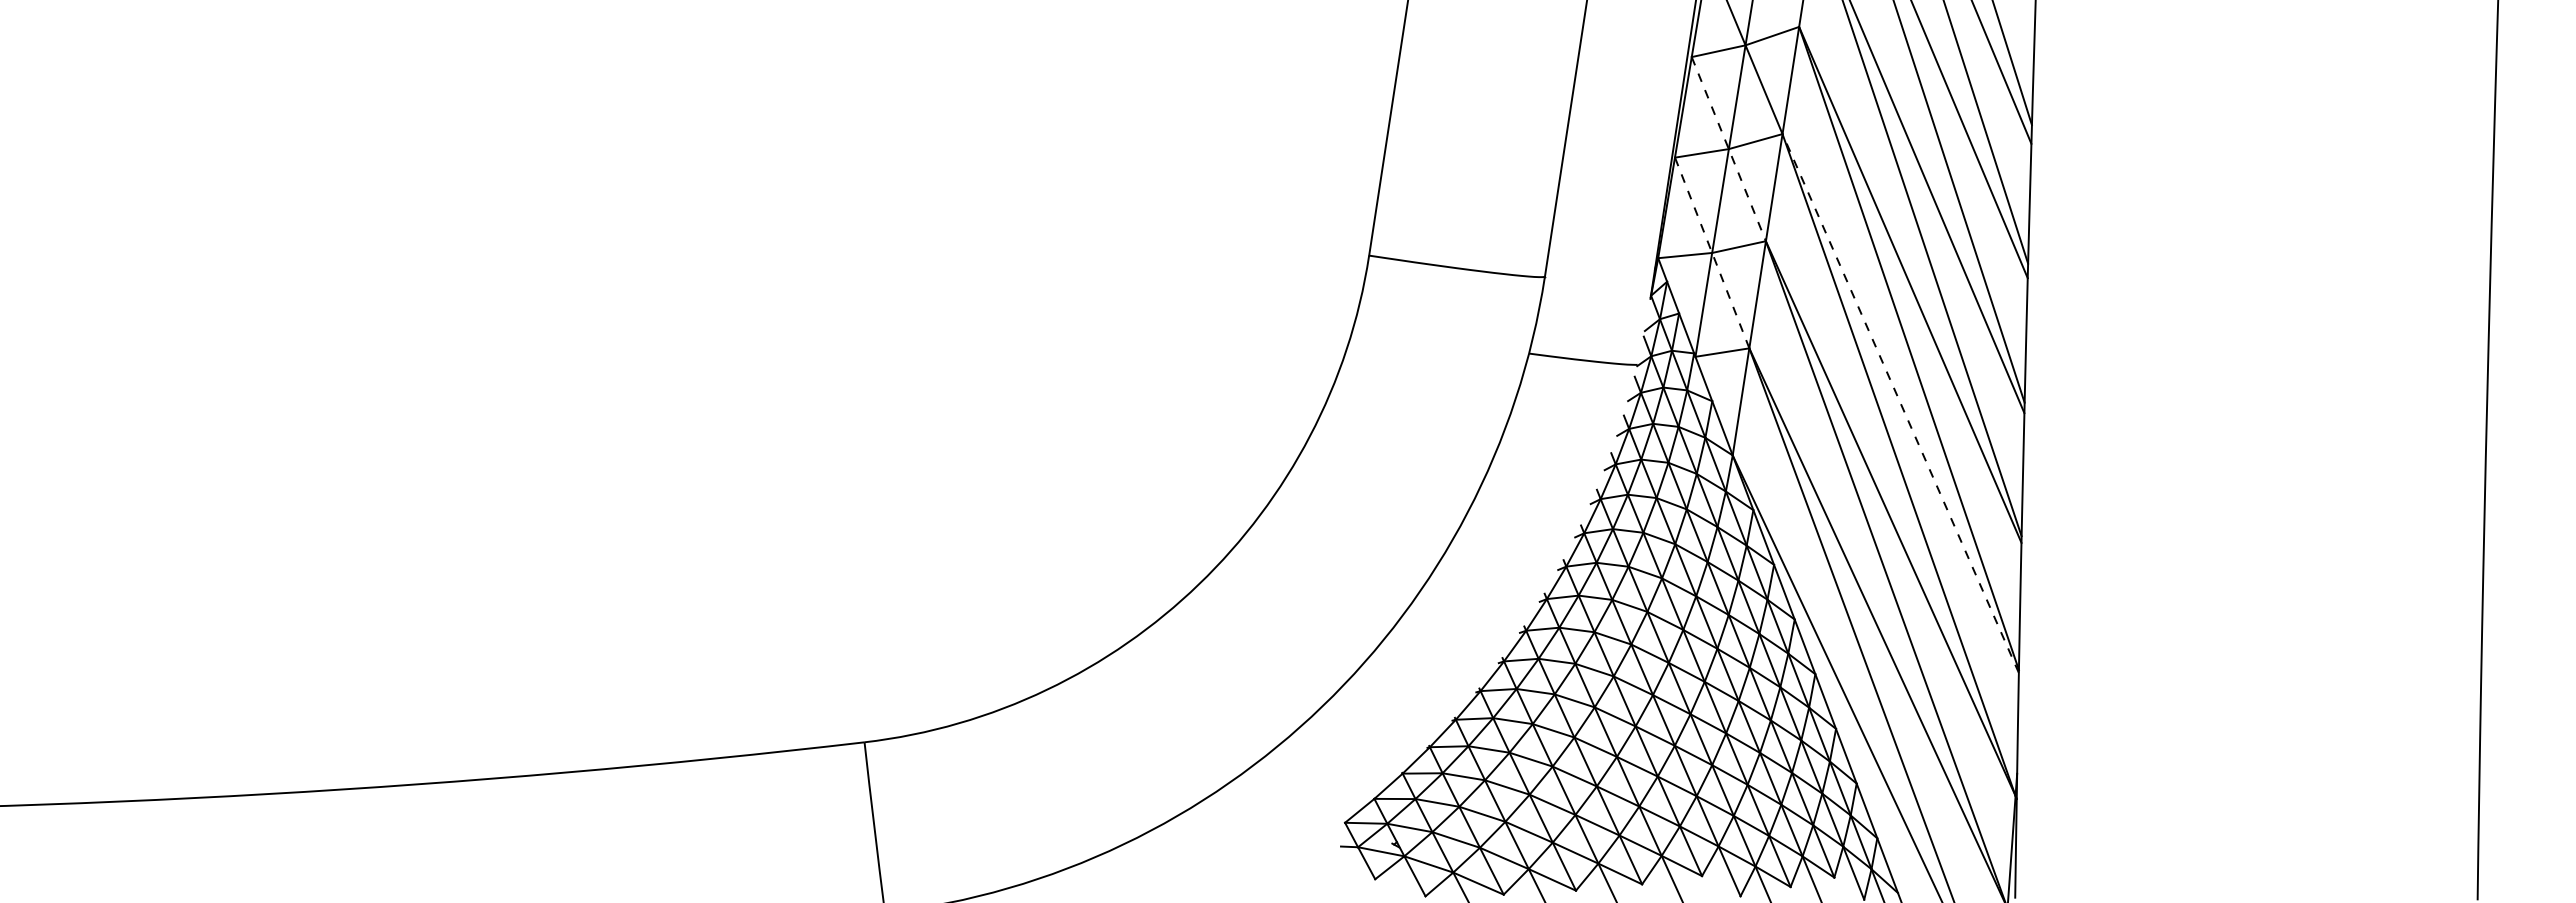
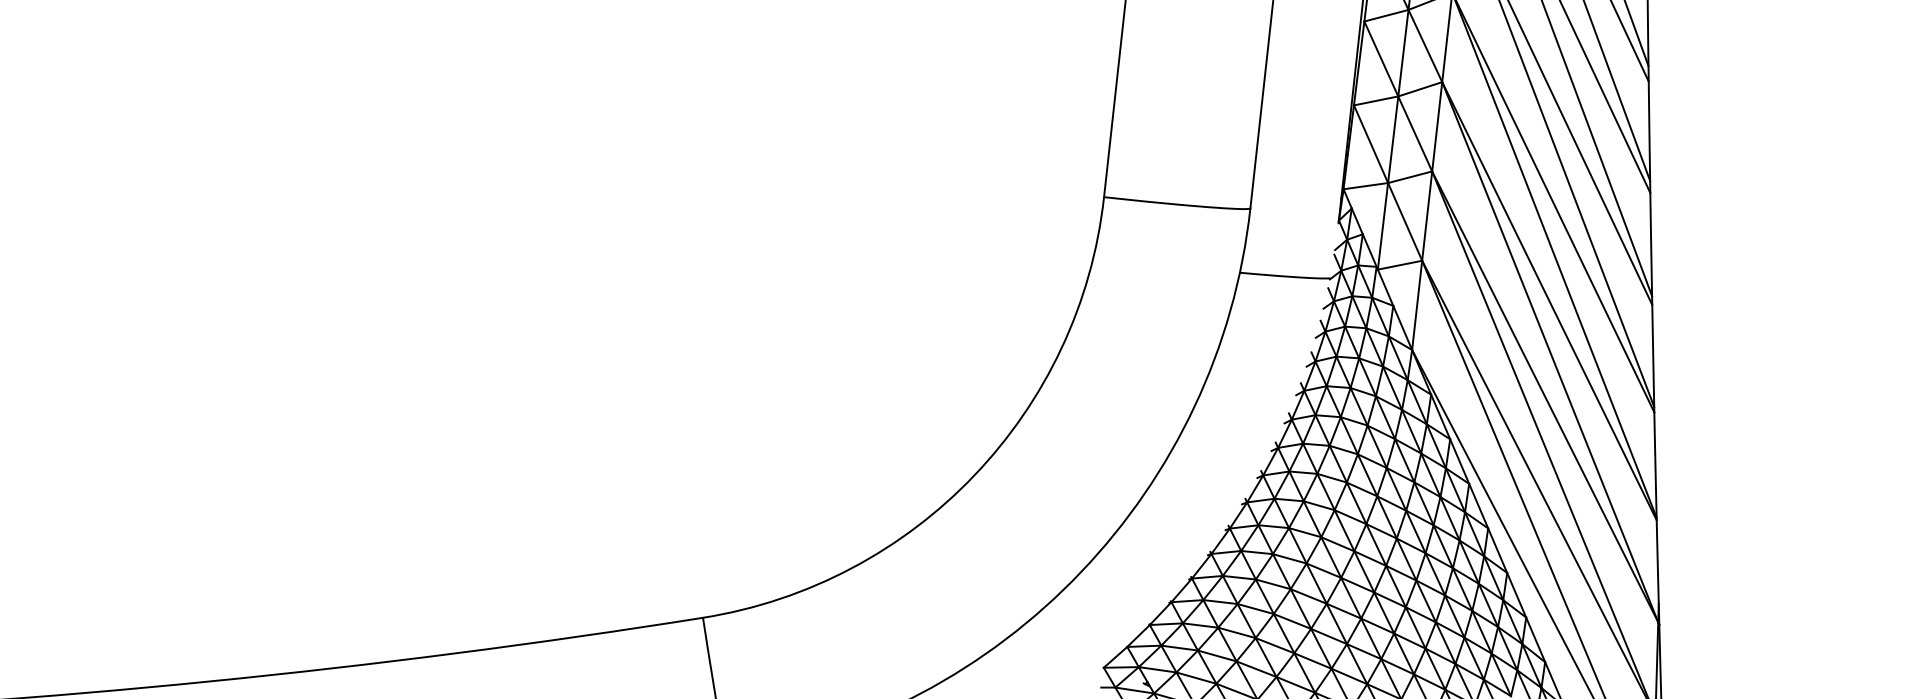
line: (1729, 149) -> (1398, 96), dashed -> solid
line: (1712, 252) -> (1388, 182), dashed -> solid
line: (1900, 403) -> (1549, 301), dashed -> solid

